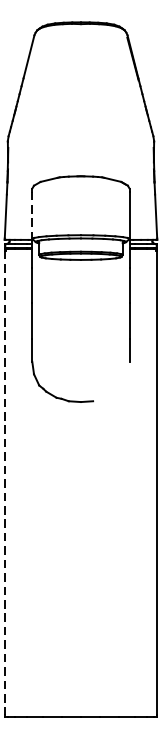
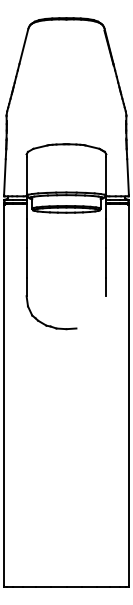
line: (32, 215) -> (26, 176), dashed -> solid
line: (5, 483) -> (4, 395), dashed -> solid

